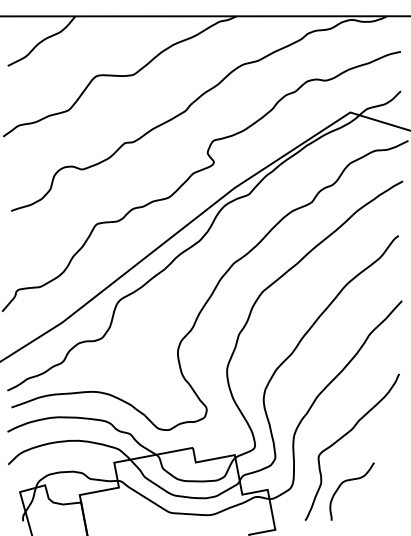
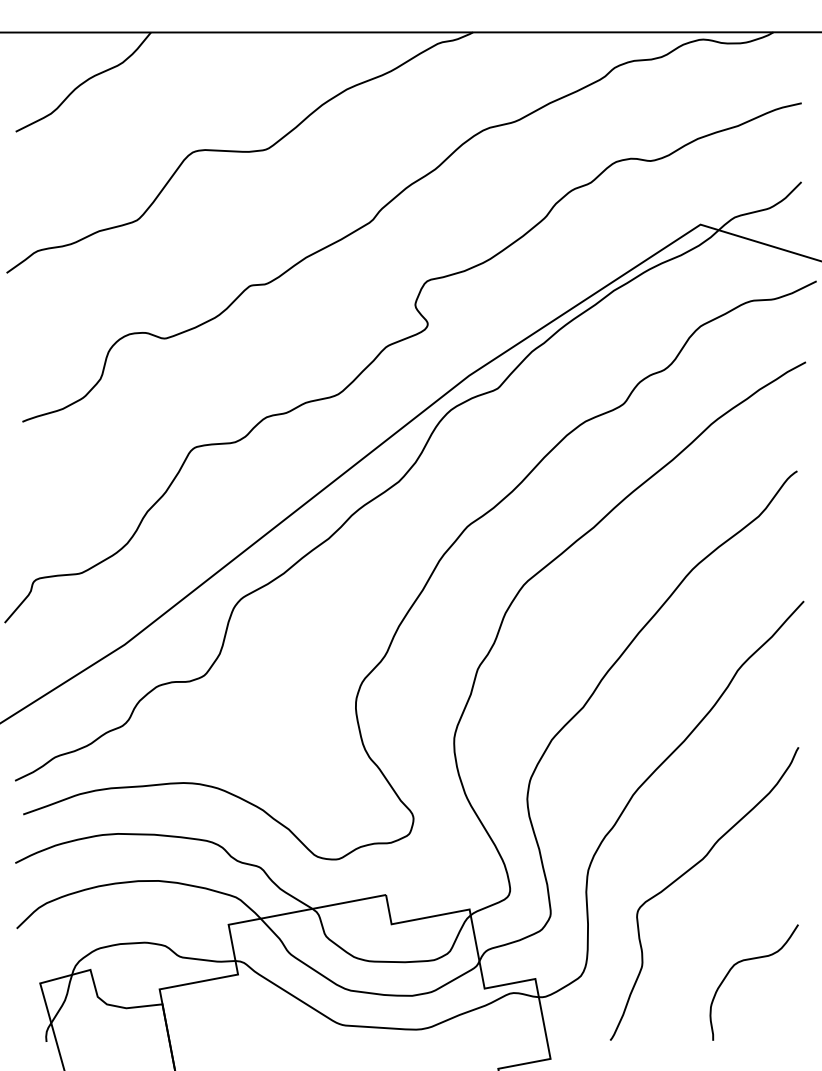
curve: (348, 481) -> (746, 962), moved

